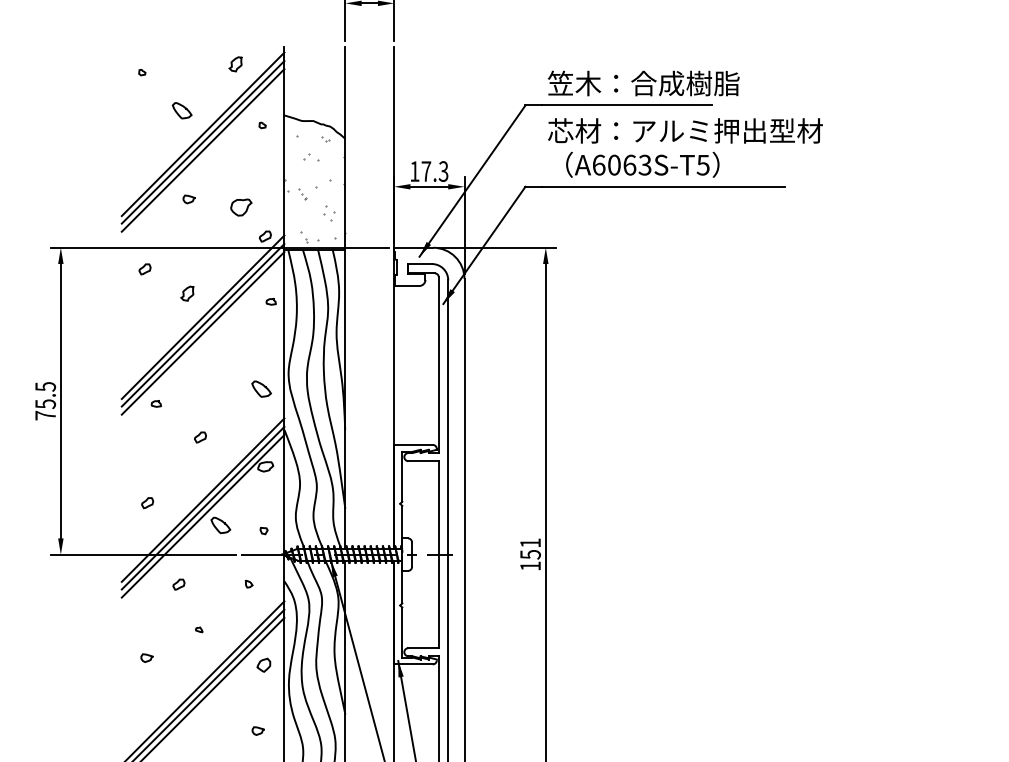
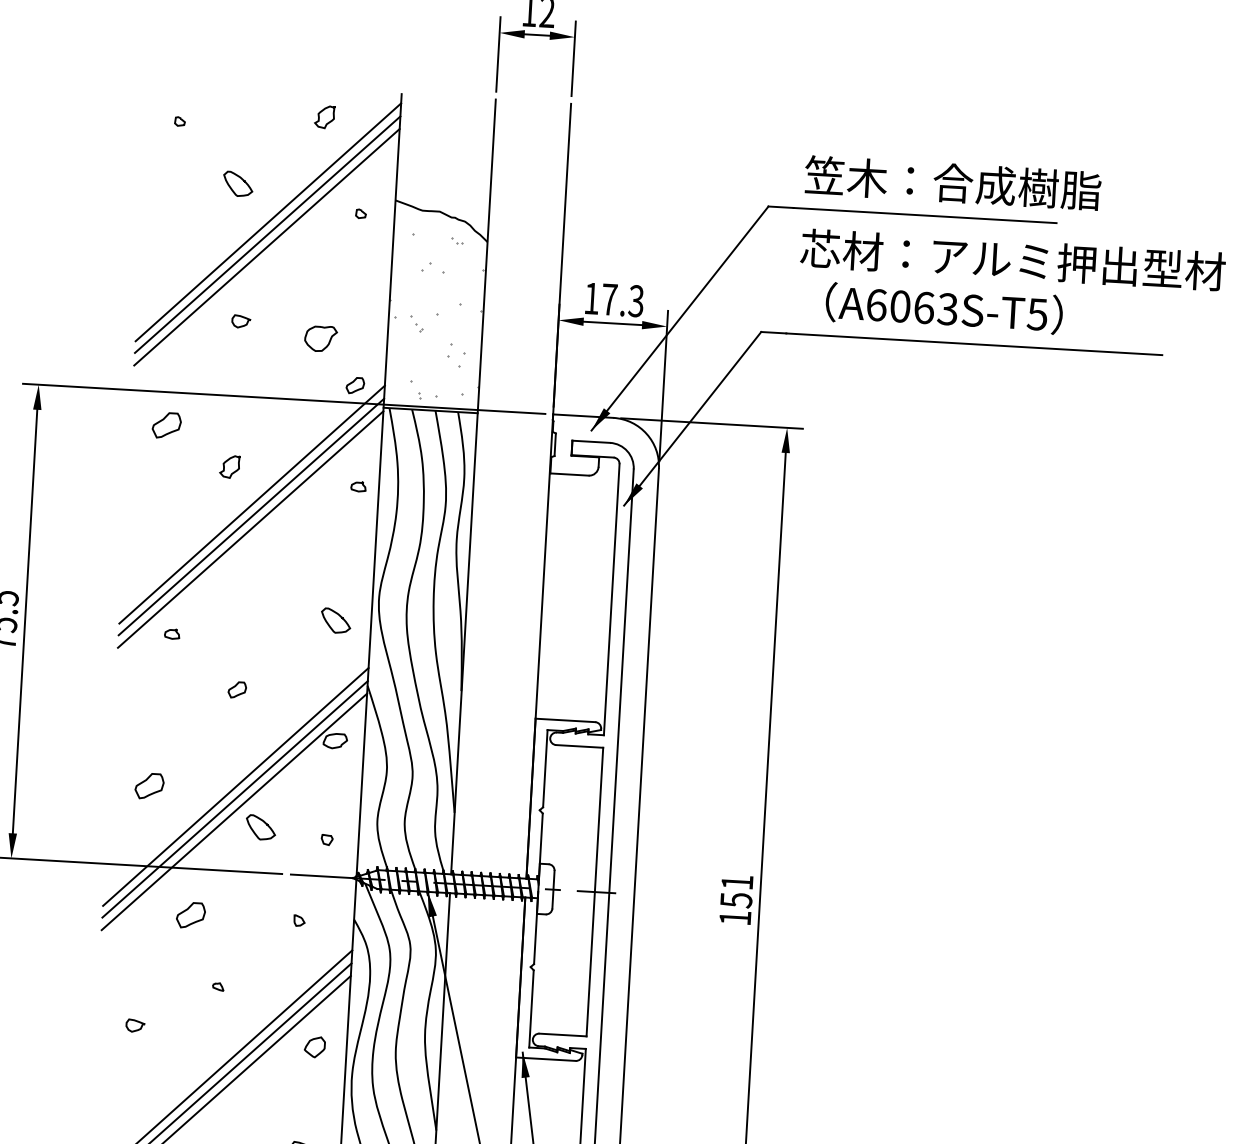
part: (144, 269) -> (165, 425), size x1.6
part: (147, 503) -> (149, 787), size x1.6
part: (178, 584) -> (190, 914), size x1.6

